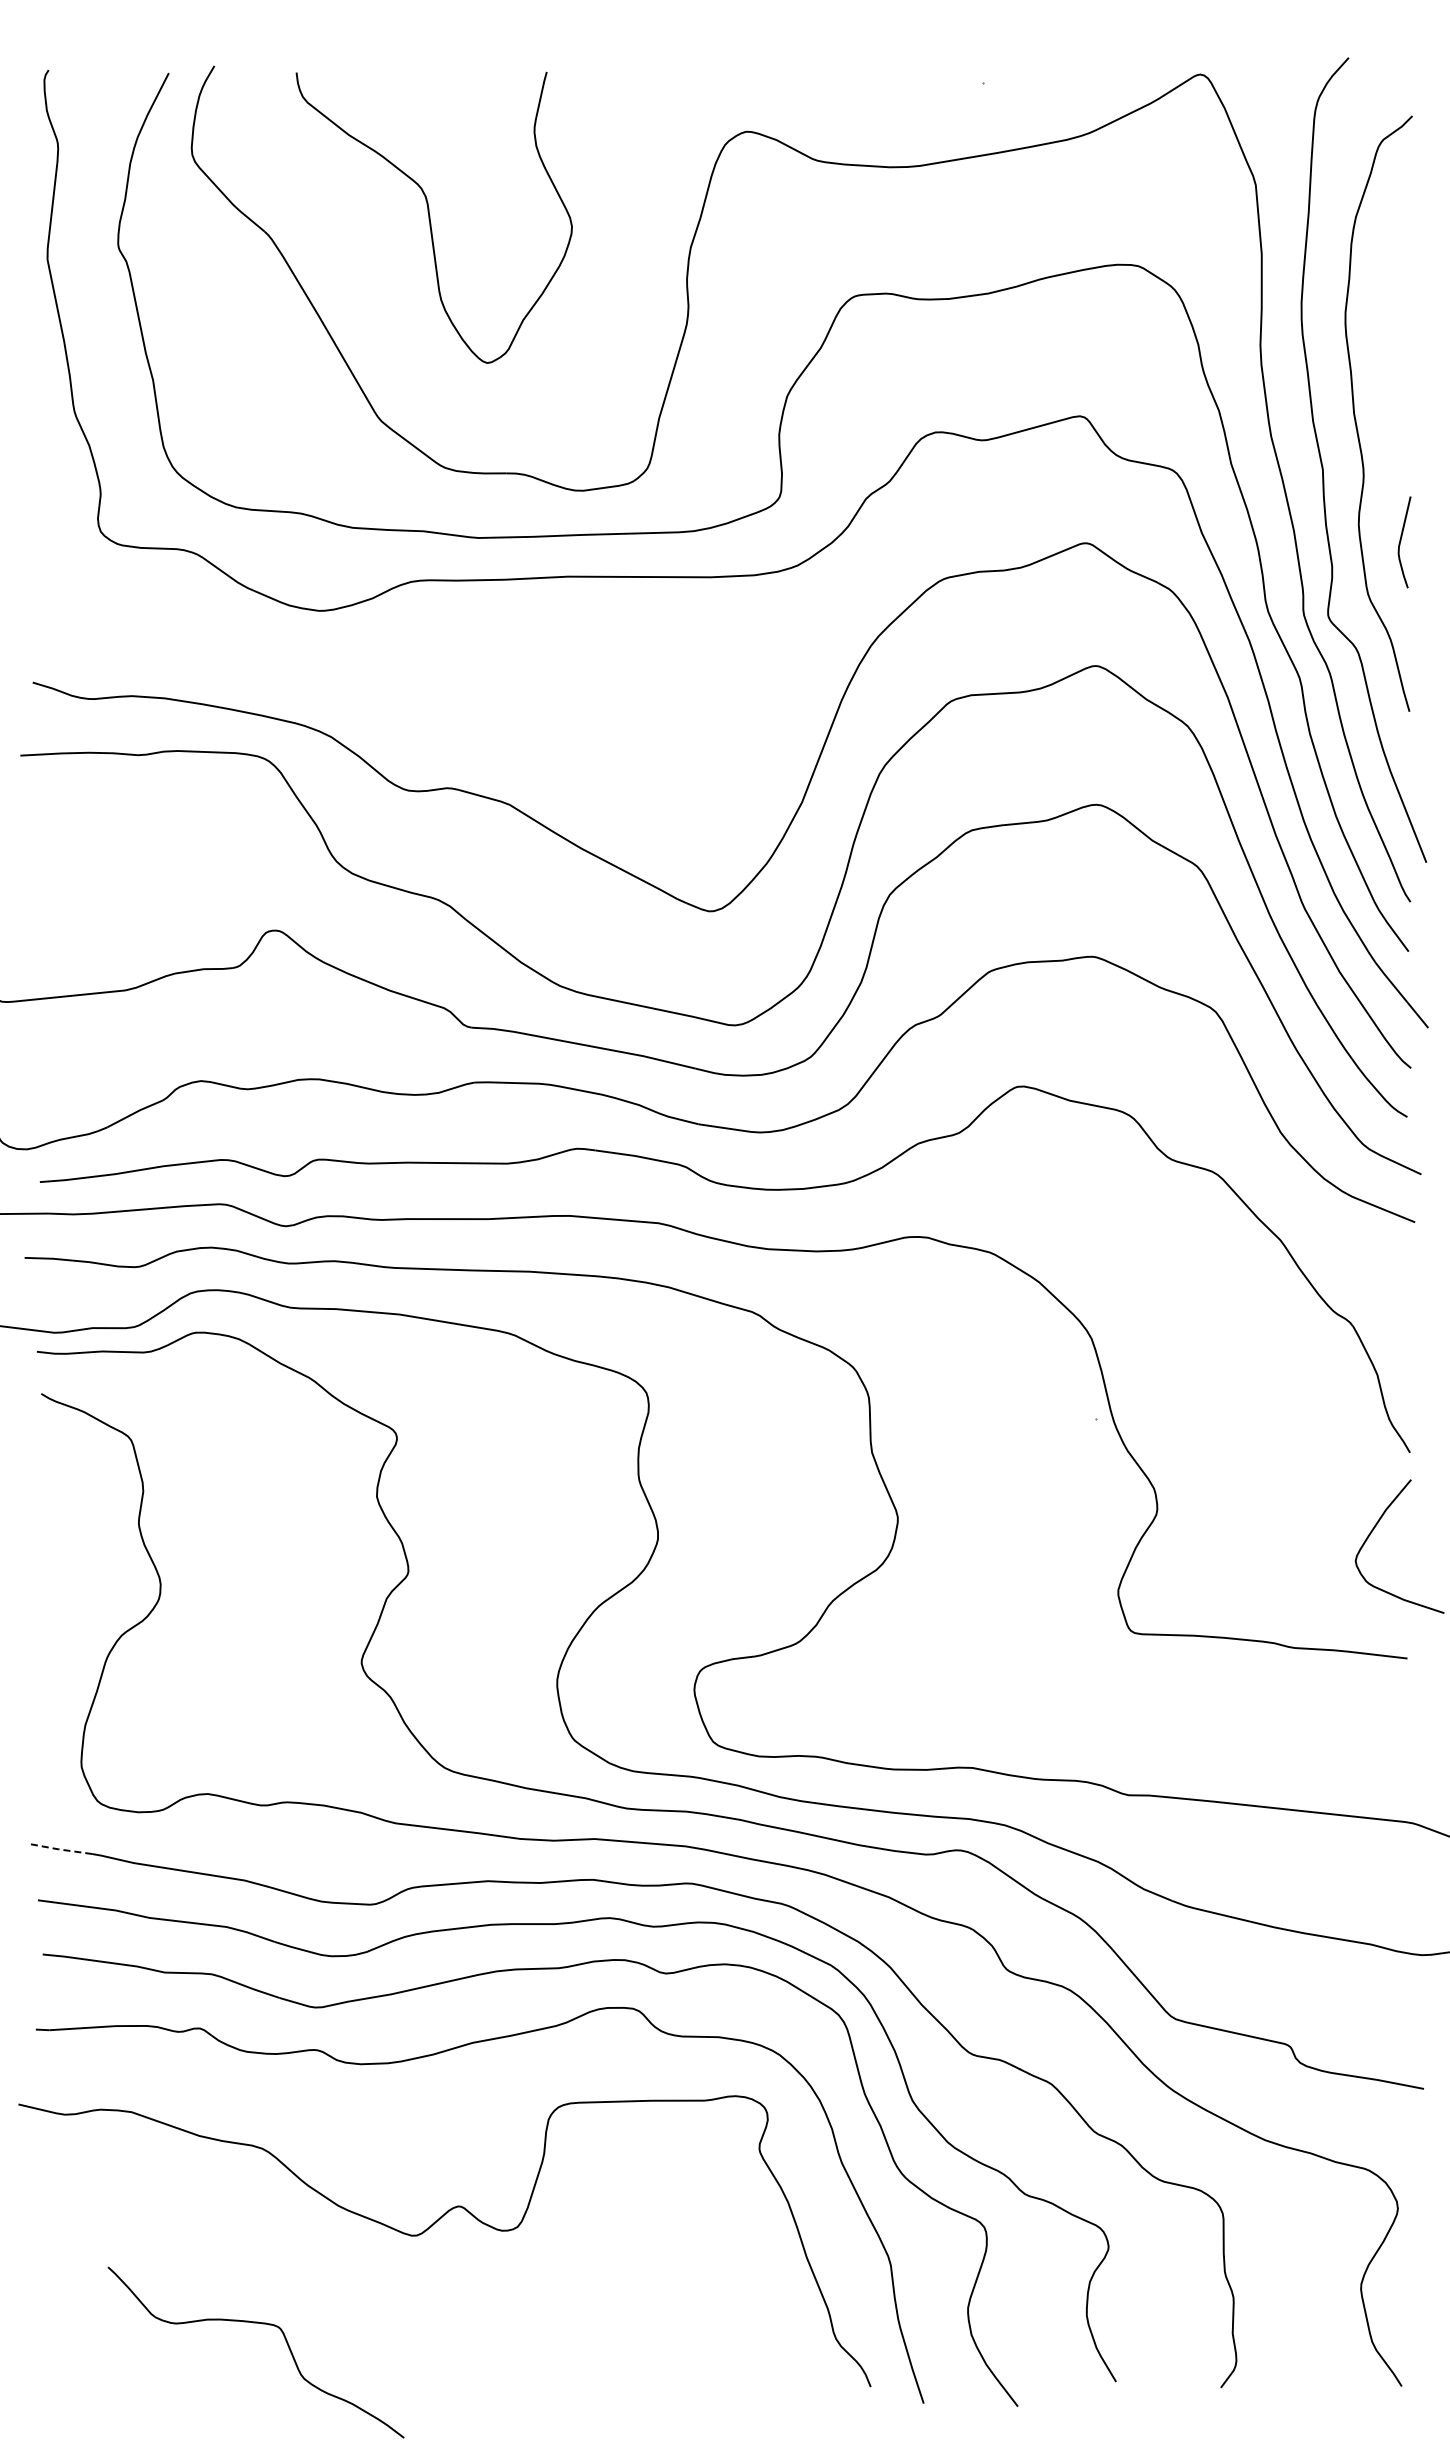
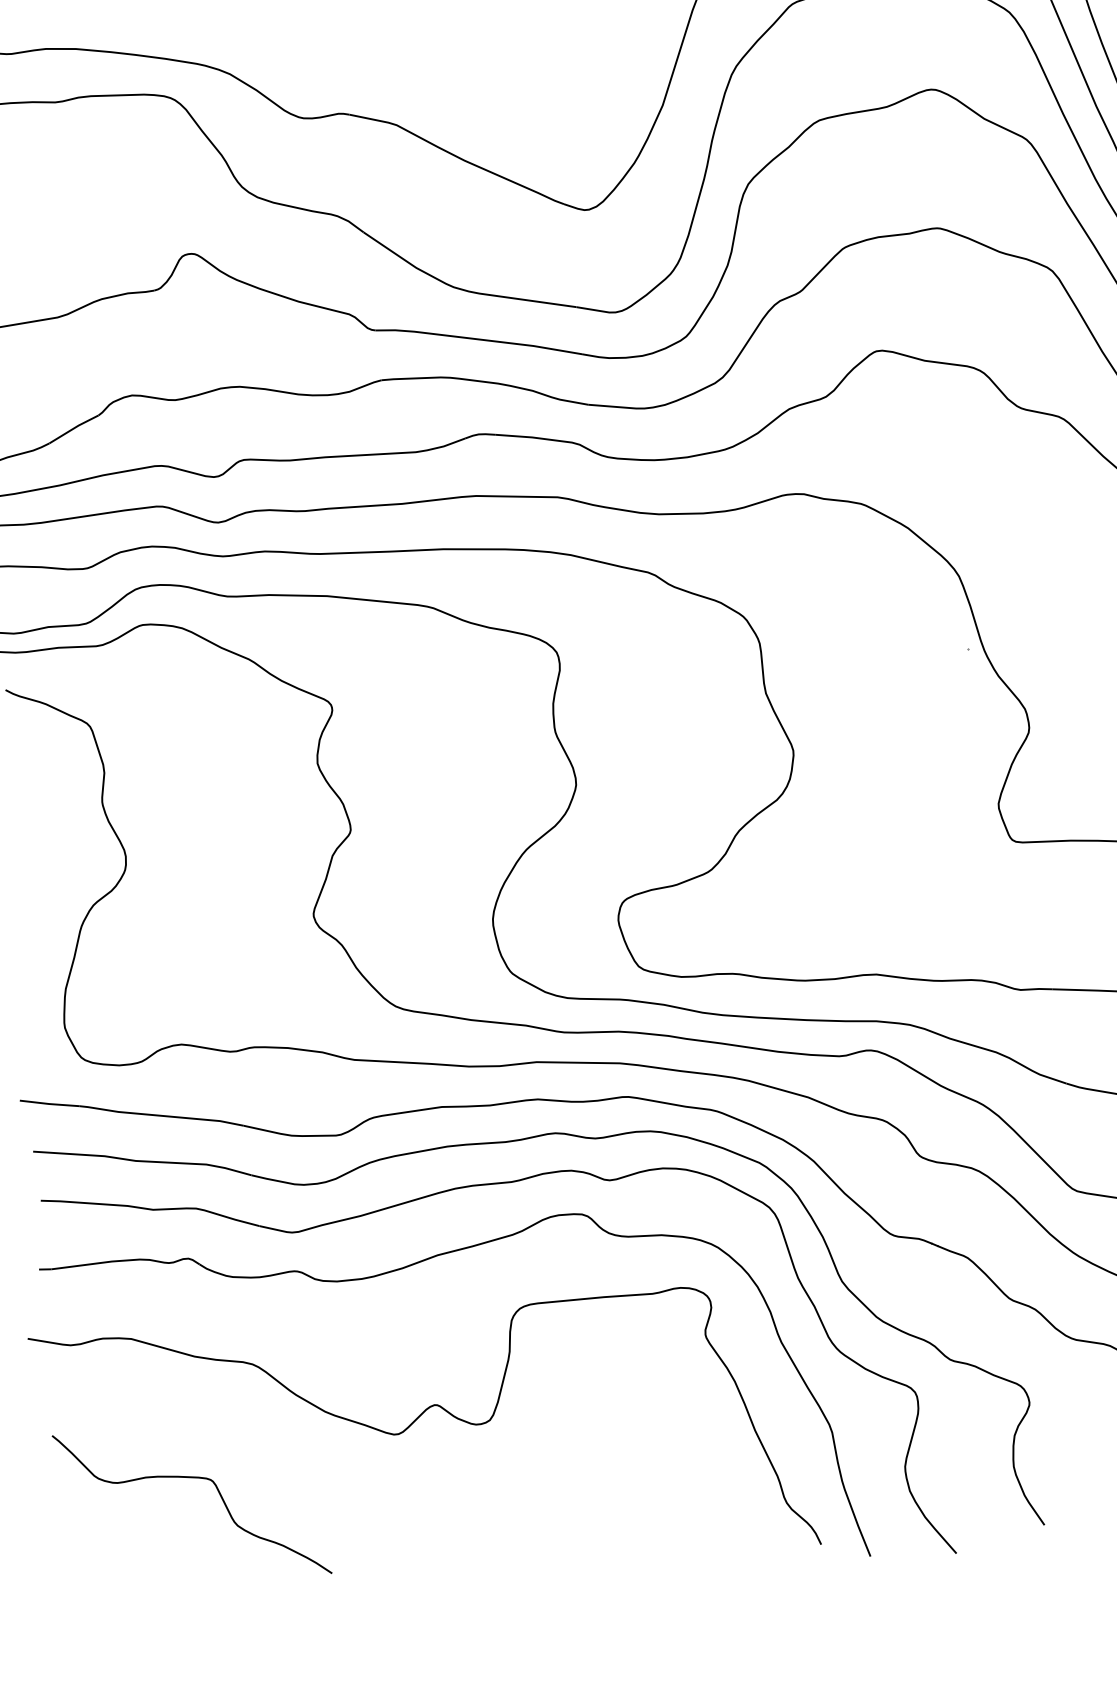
line: (58, 1849) -> (48, 1104), dashed -> solid
curve: (262, 2324) -> (196, 1478), moved

